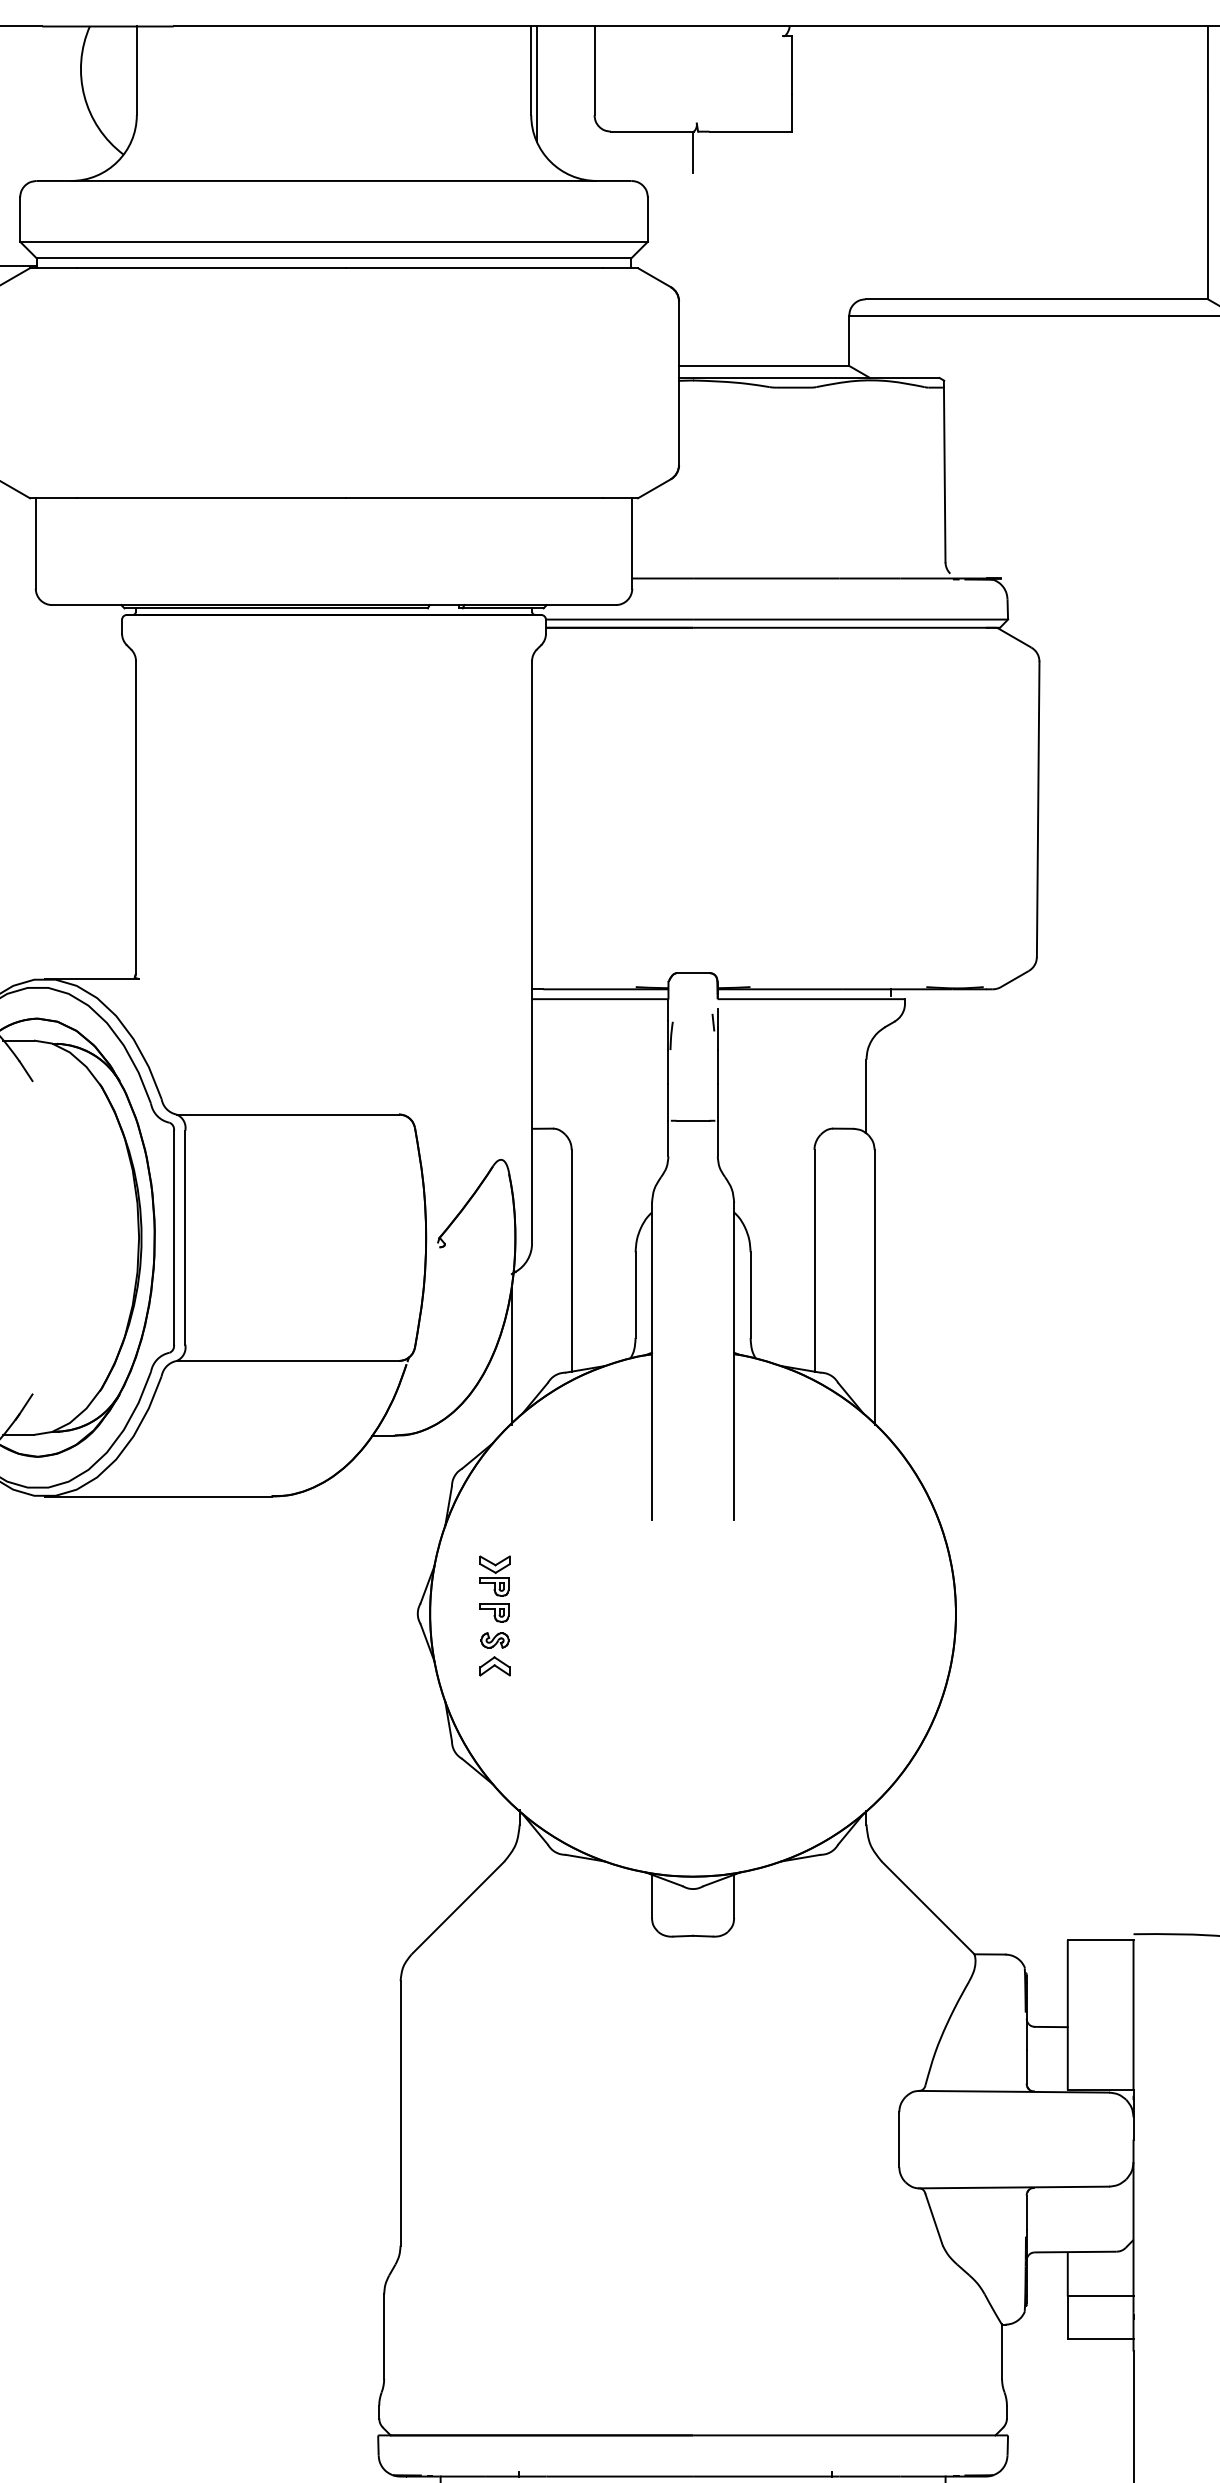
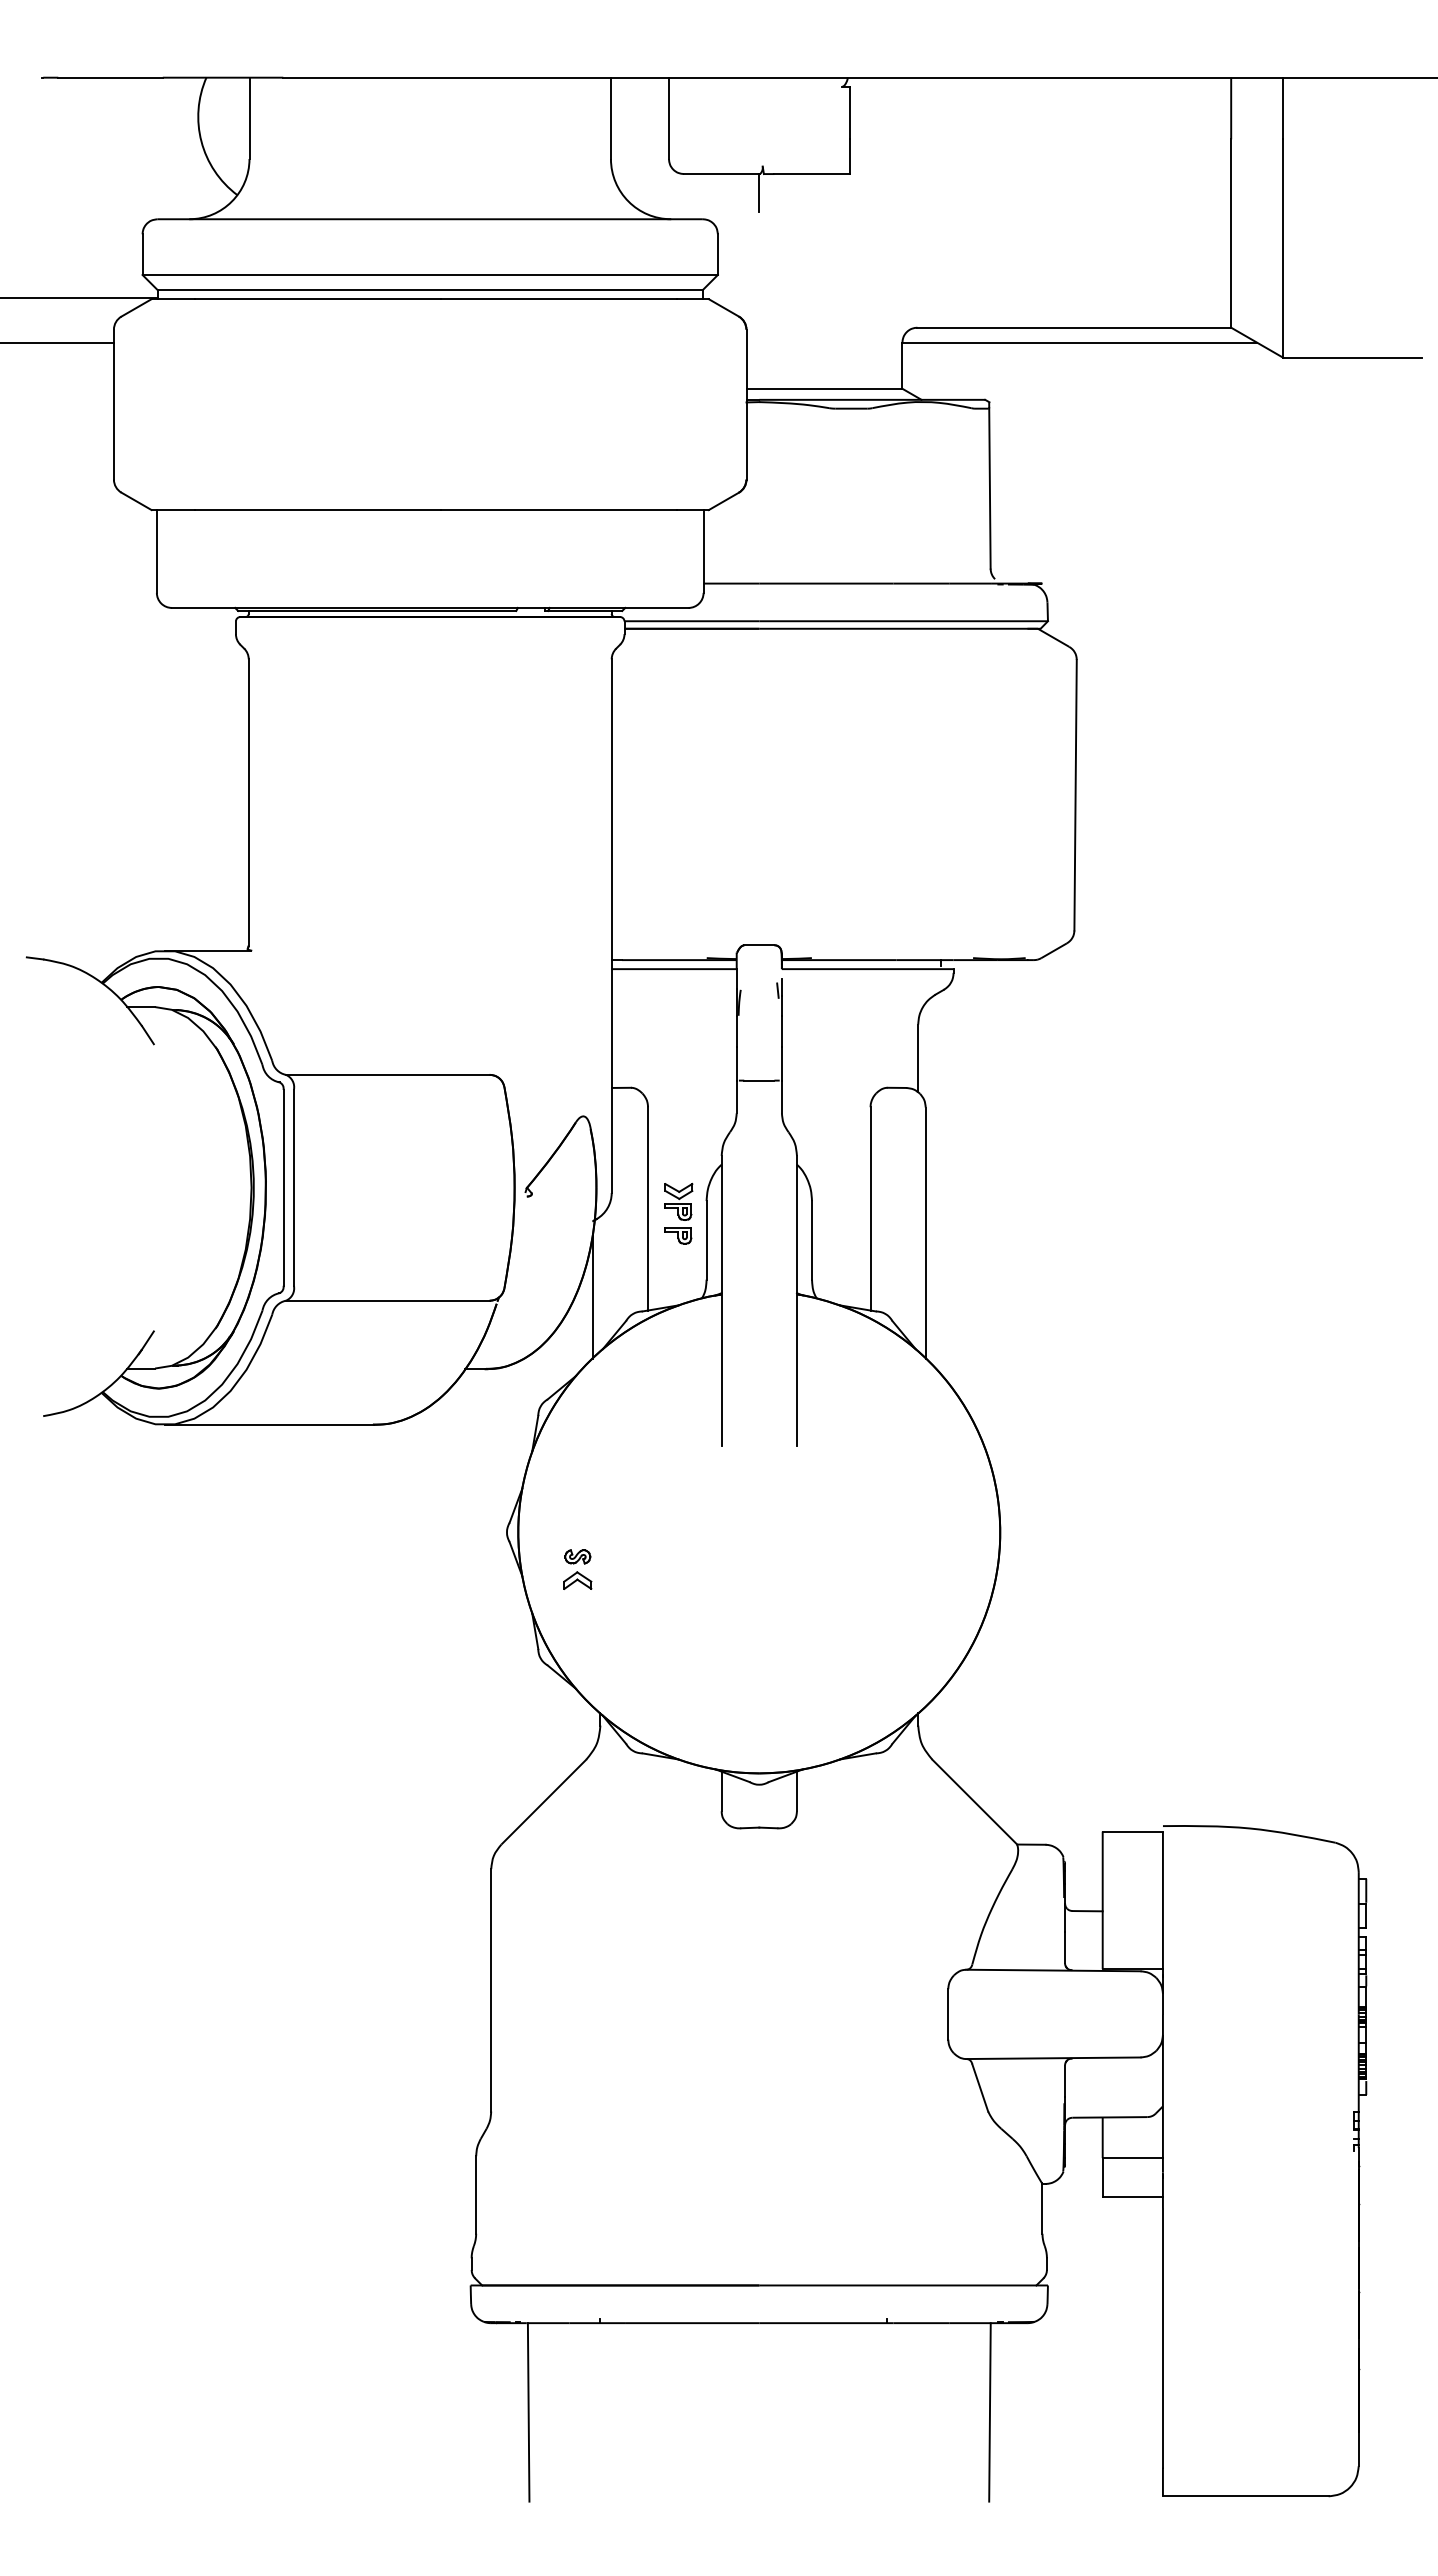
line: (537, 84) -> (616, 130), removed
part: (494, 1588) -> (678, 1213), moved

